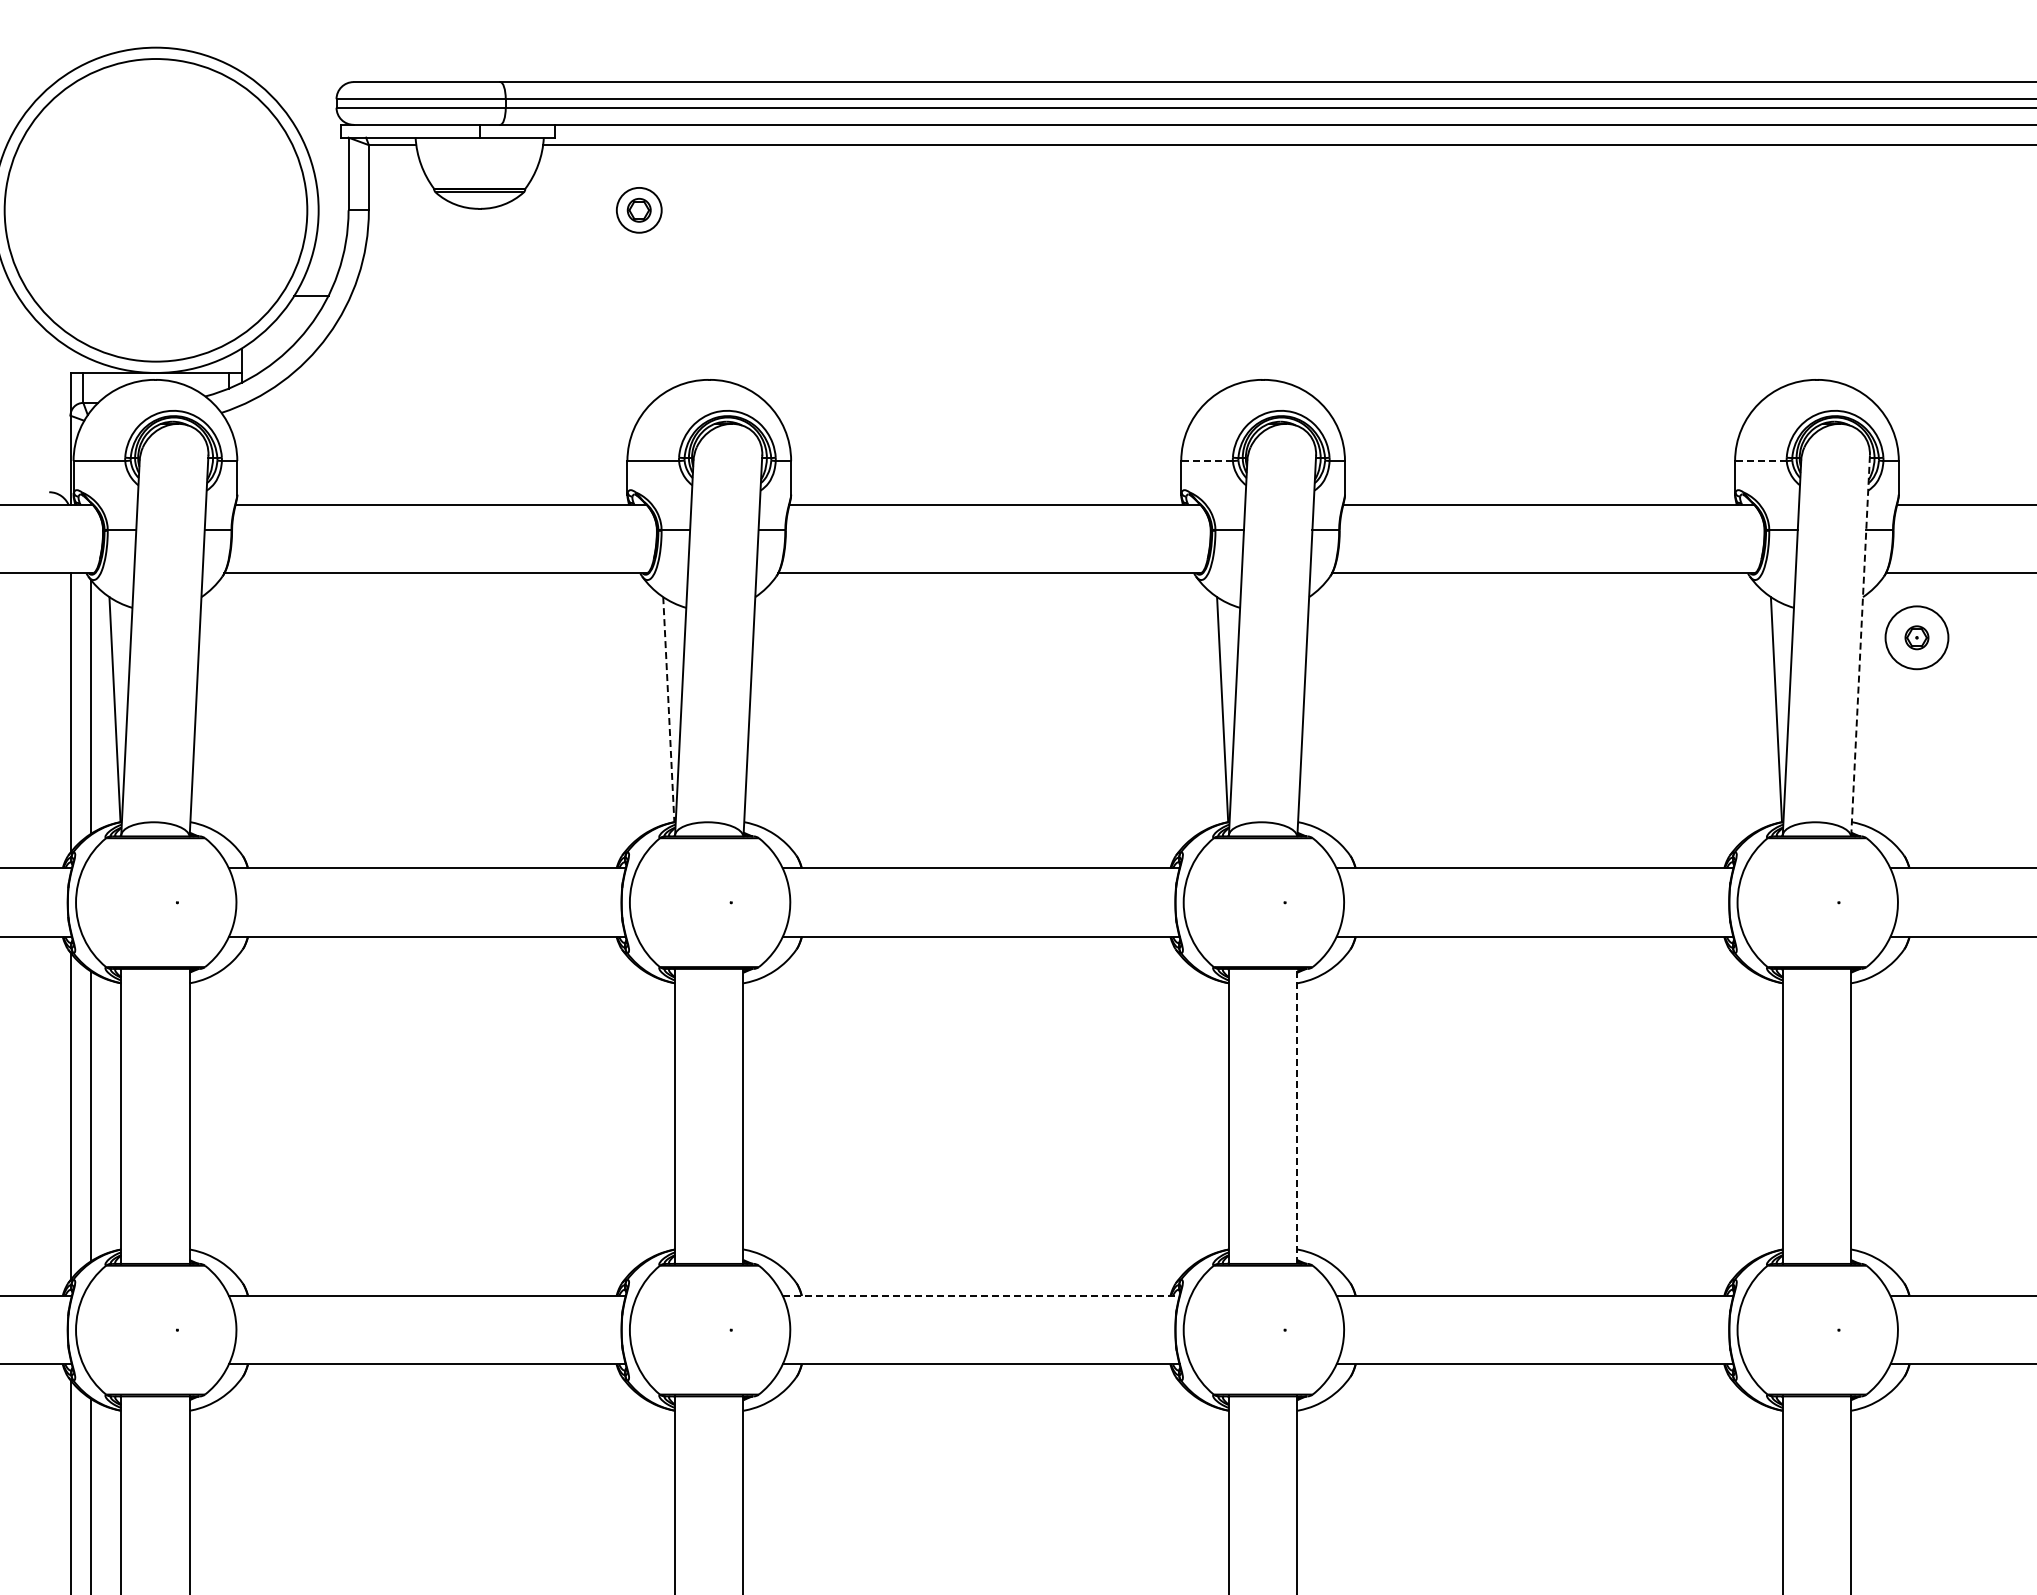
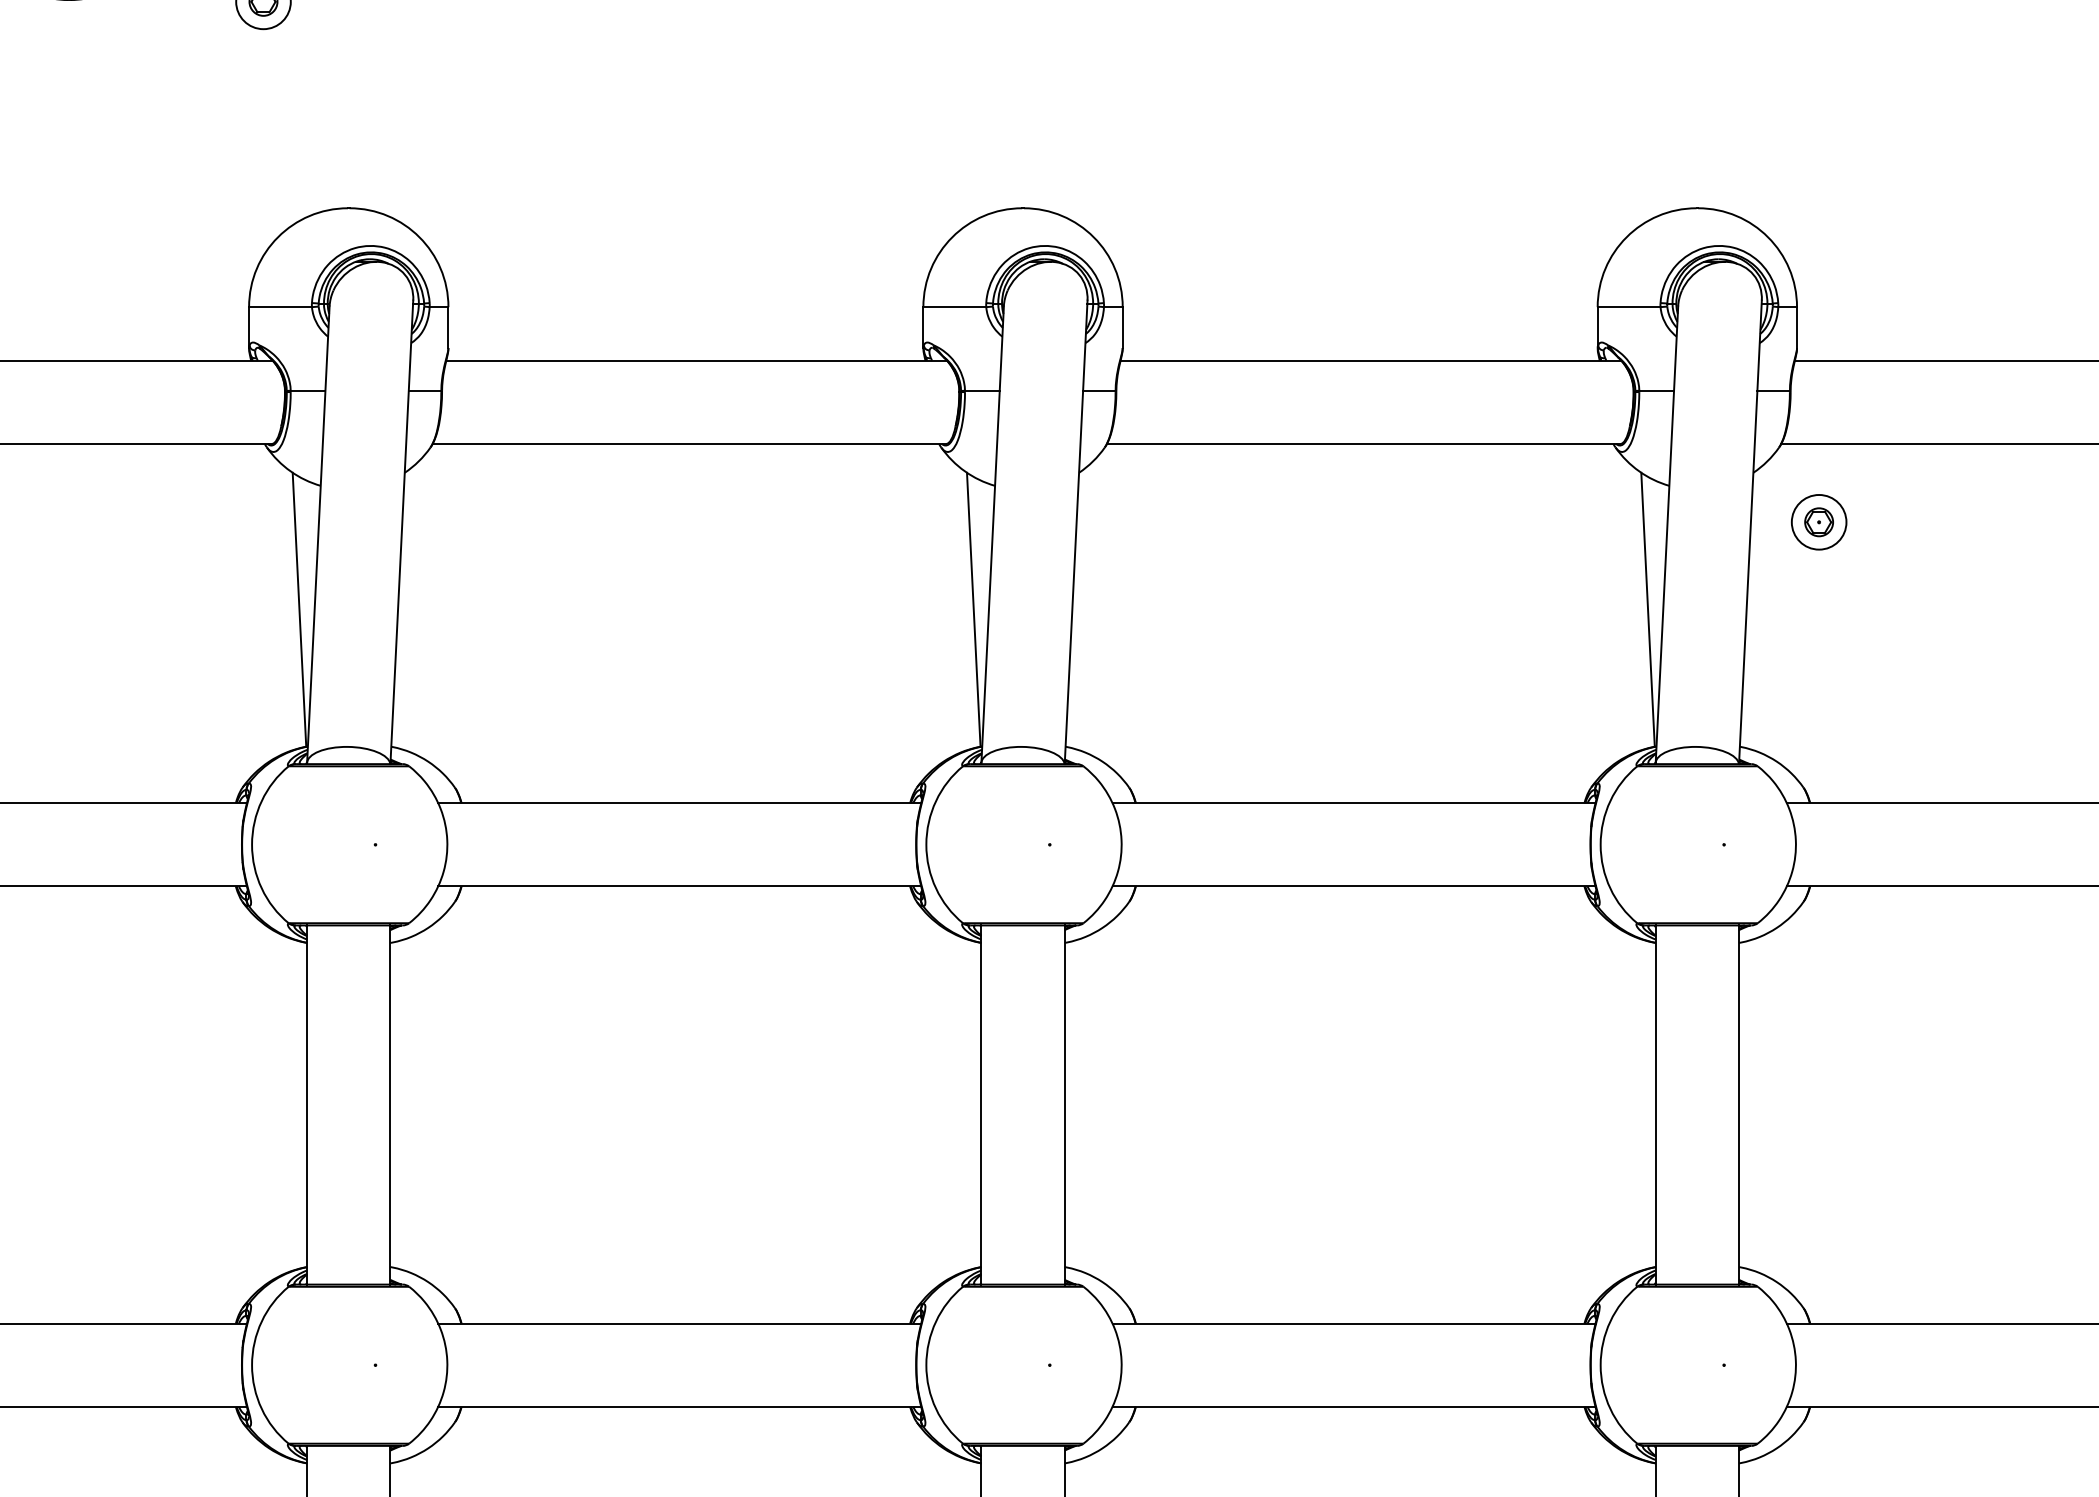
line: (1207, 461) -> (955, 307), dashed -> solid
line: (1760, 461) -> (1628, 307), dashed -> solid
circle: (1916, 637) -> (1818, 521), size x0.71
line: (1860, 646) -> (1750, 532), dashed -> solid
line: (668, 709) -> (299, 609), dashed -> solid
line: (1297, 1115) -> (1064, 1103), dashed -> solid
line: (981, 1295) -> (680, 1323), dashed -> solid

